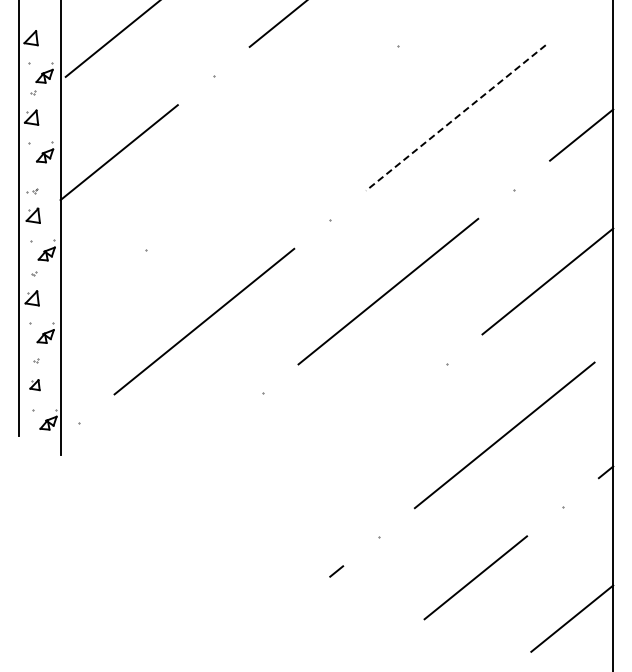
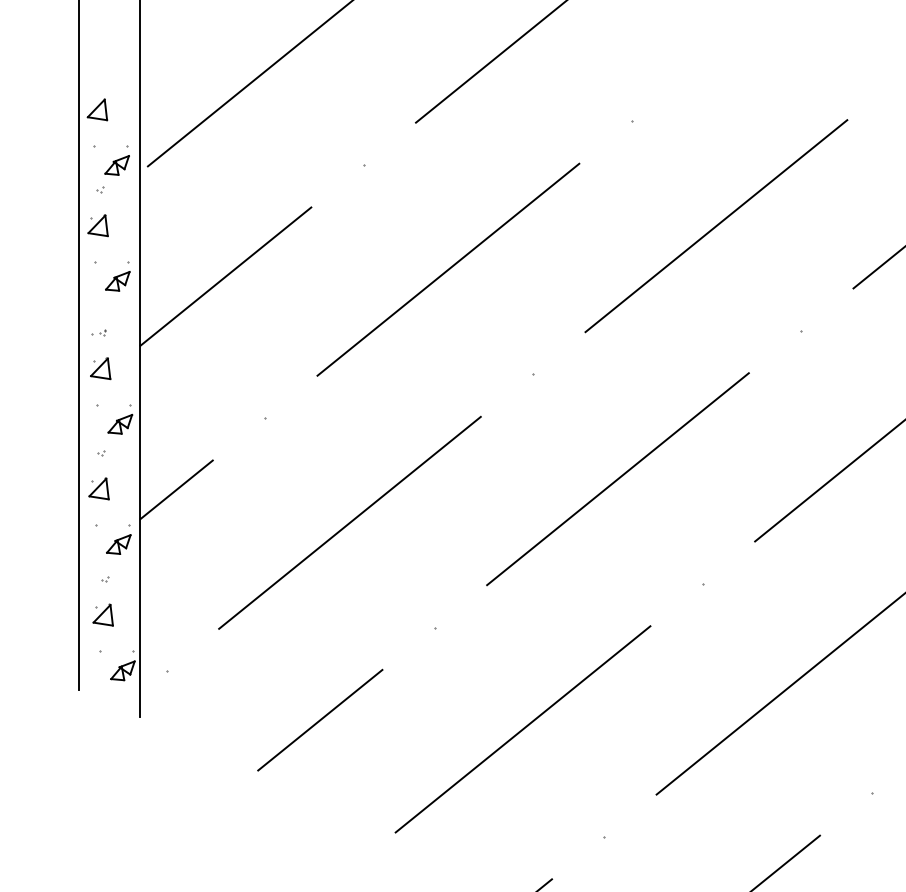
line: (455, 117) -> (715, 225), dashed -> solid
line: (271, 147) -> (447, 269), added
line: (85, 298) -> (176, 489), added
part: (34, 385) -> (102, 615), size x1.43
line: (183, 456) -> (319, 719), added
line: (322, 463) -> (521, 729), added

